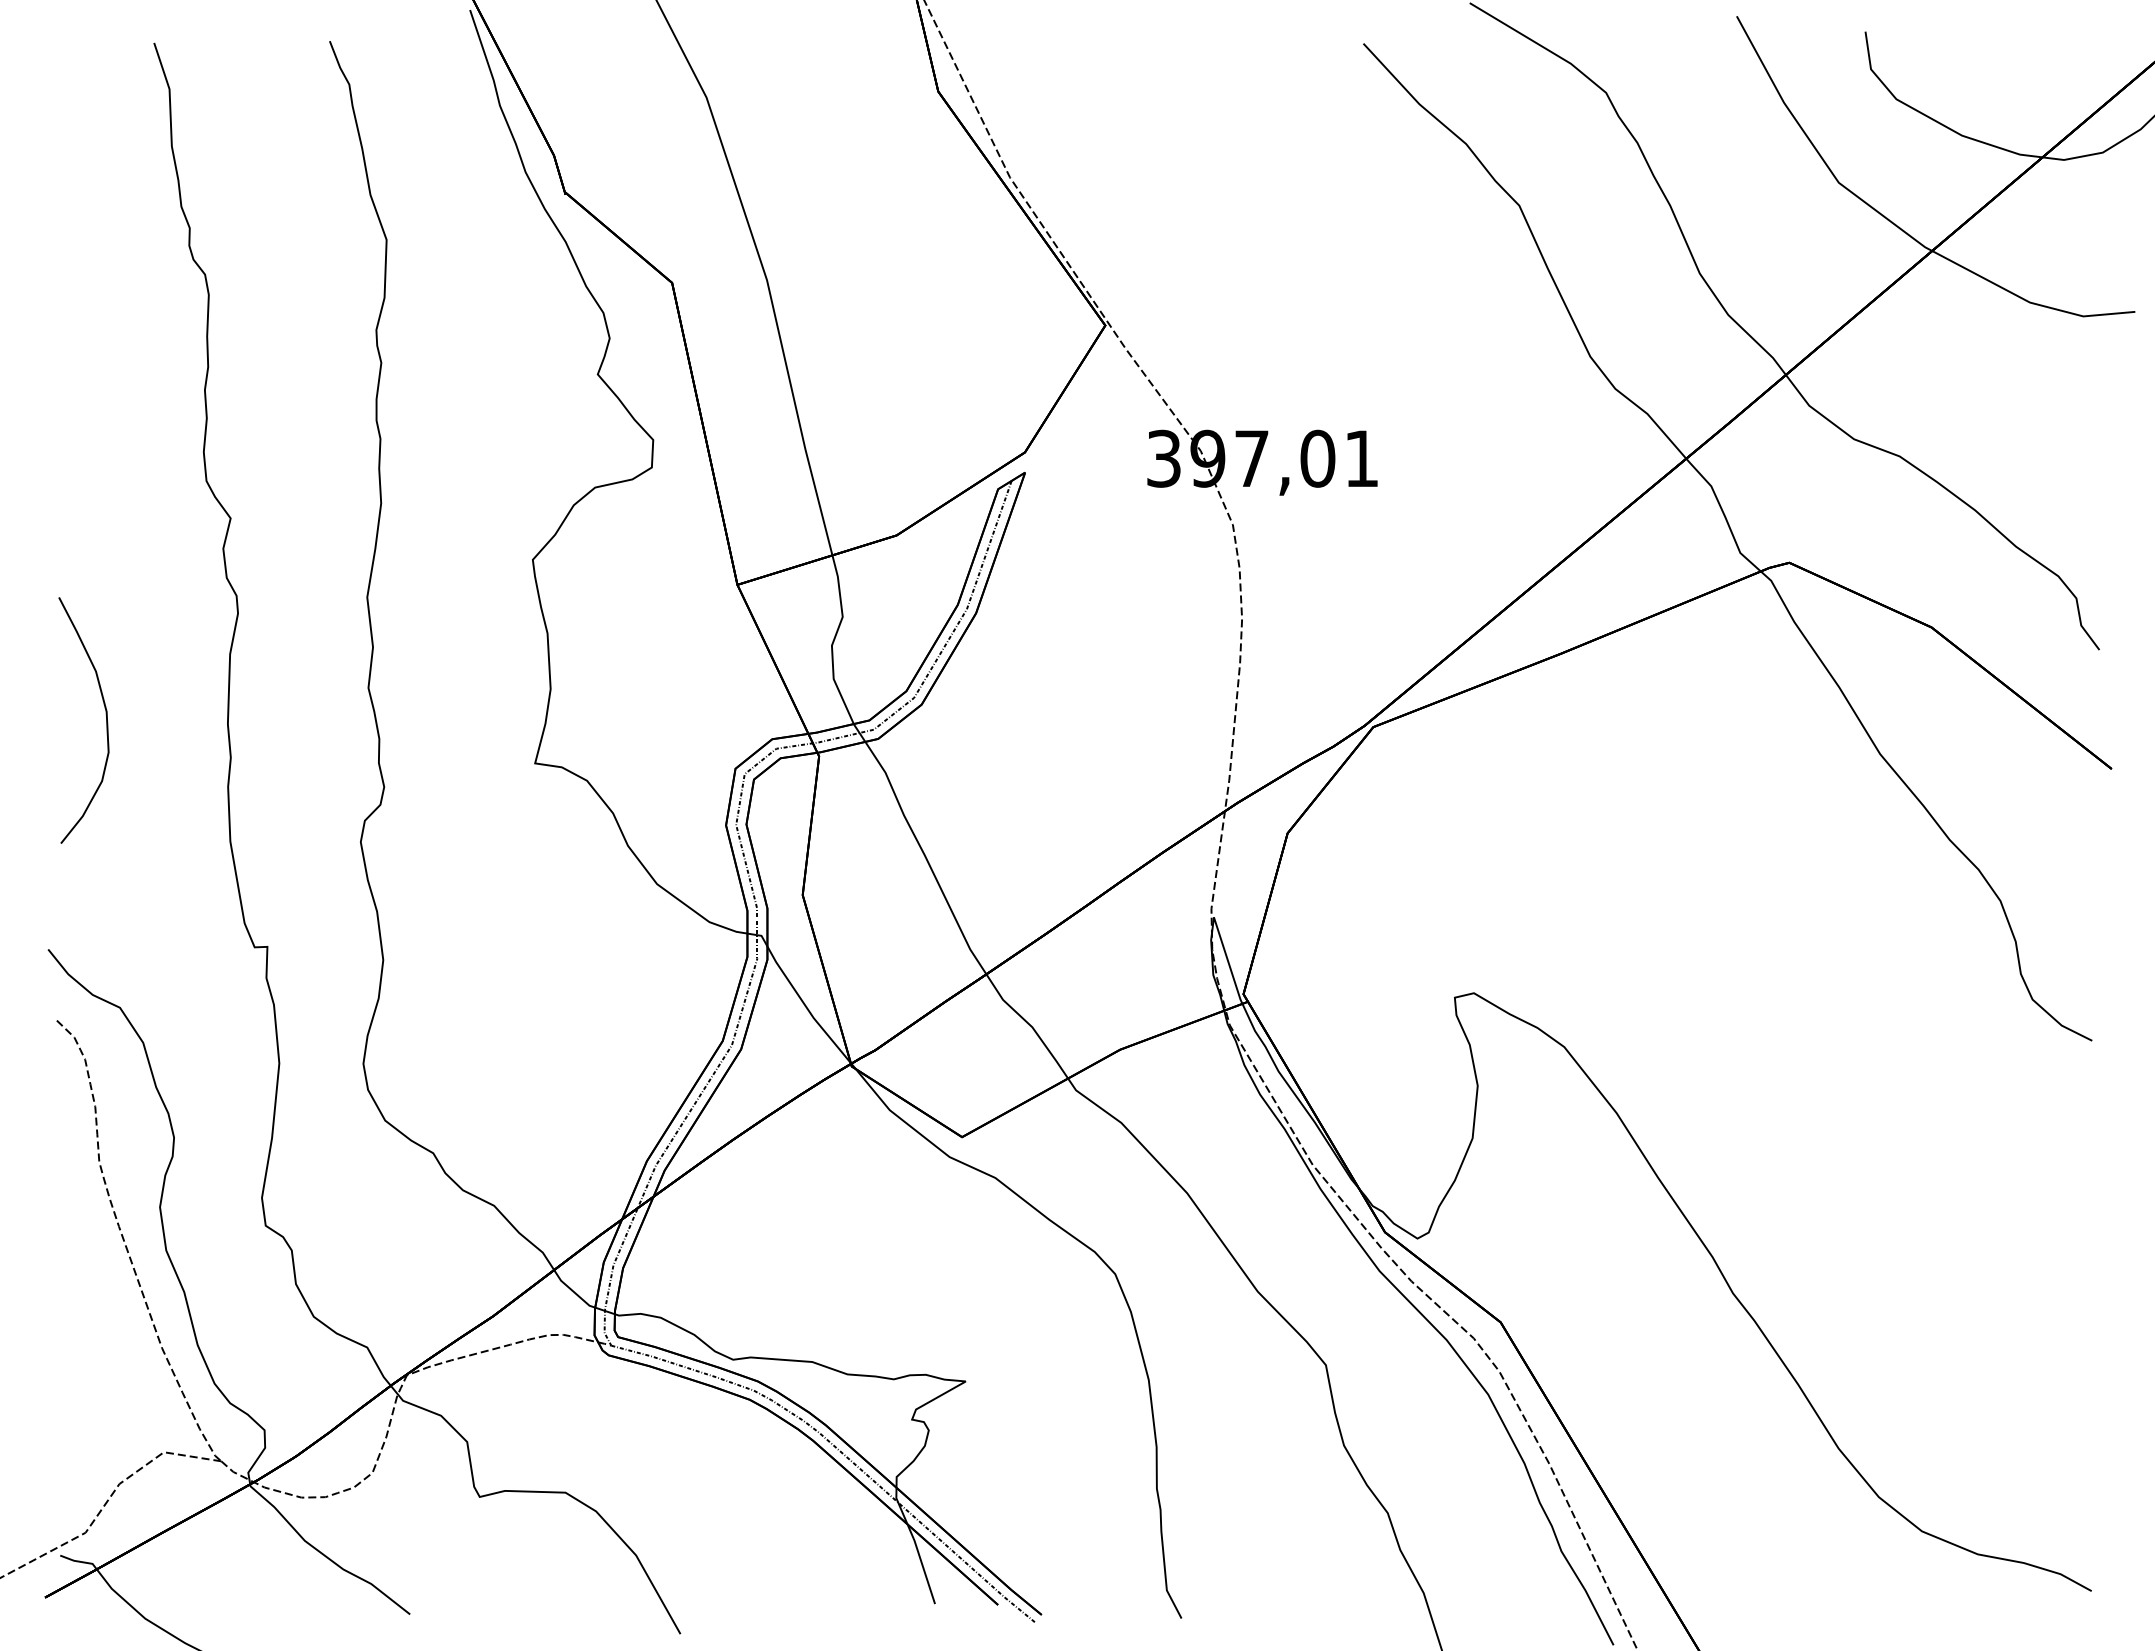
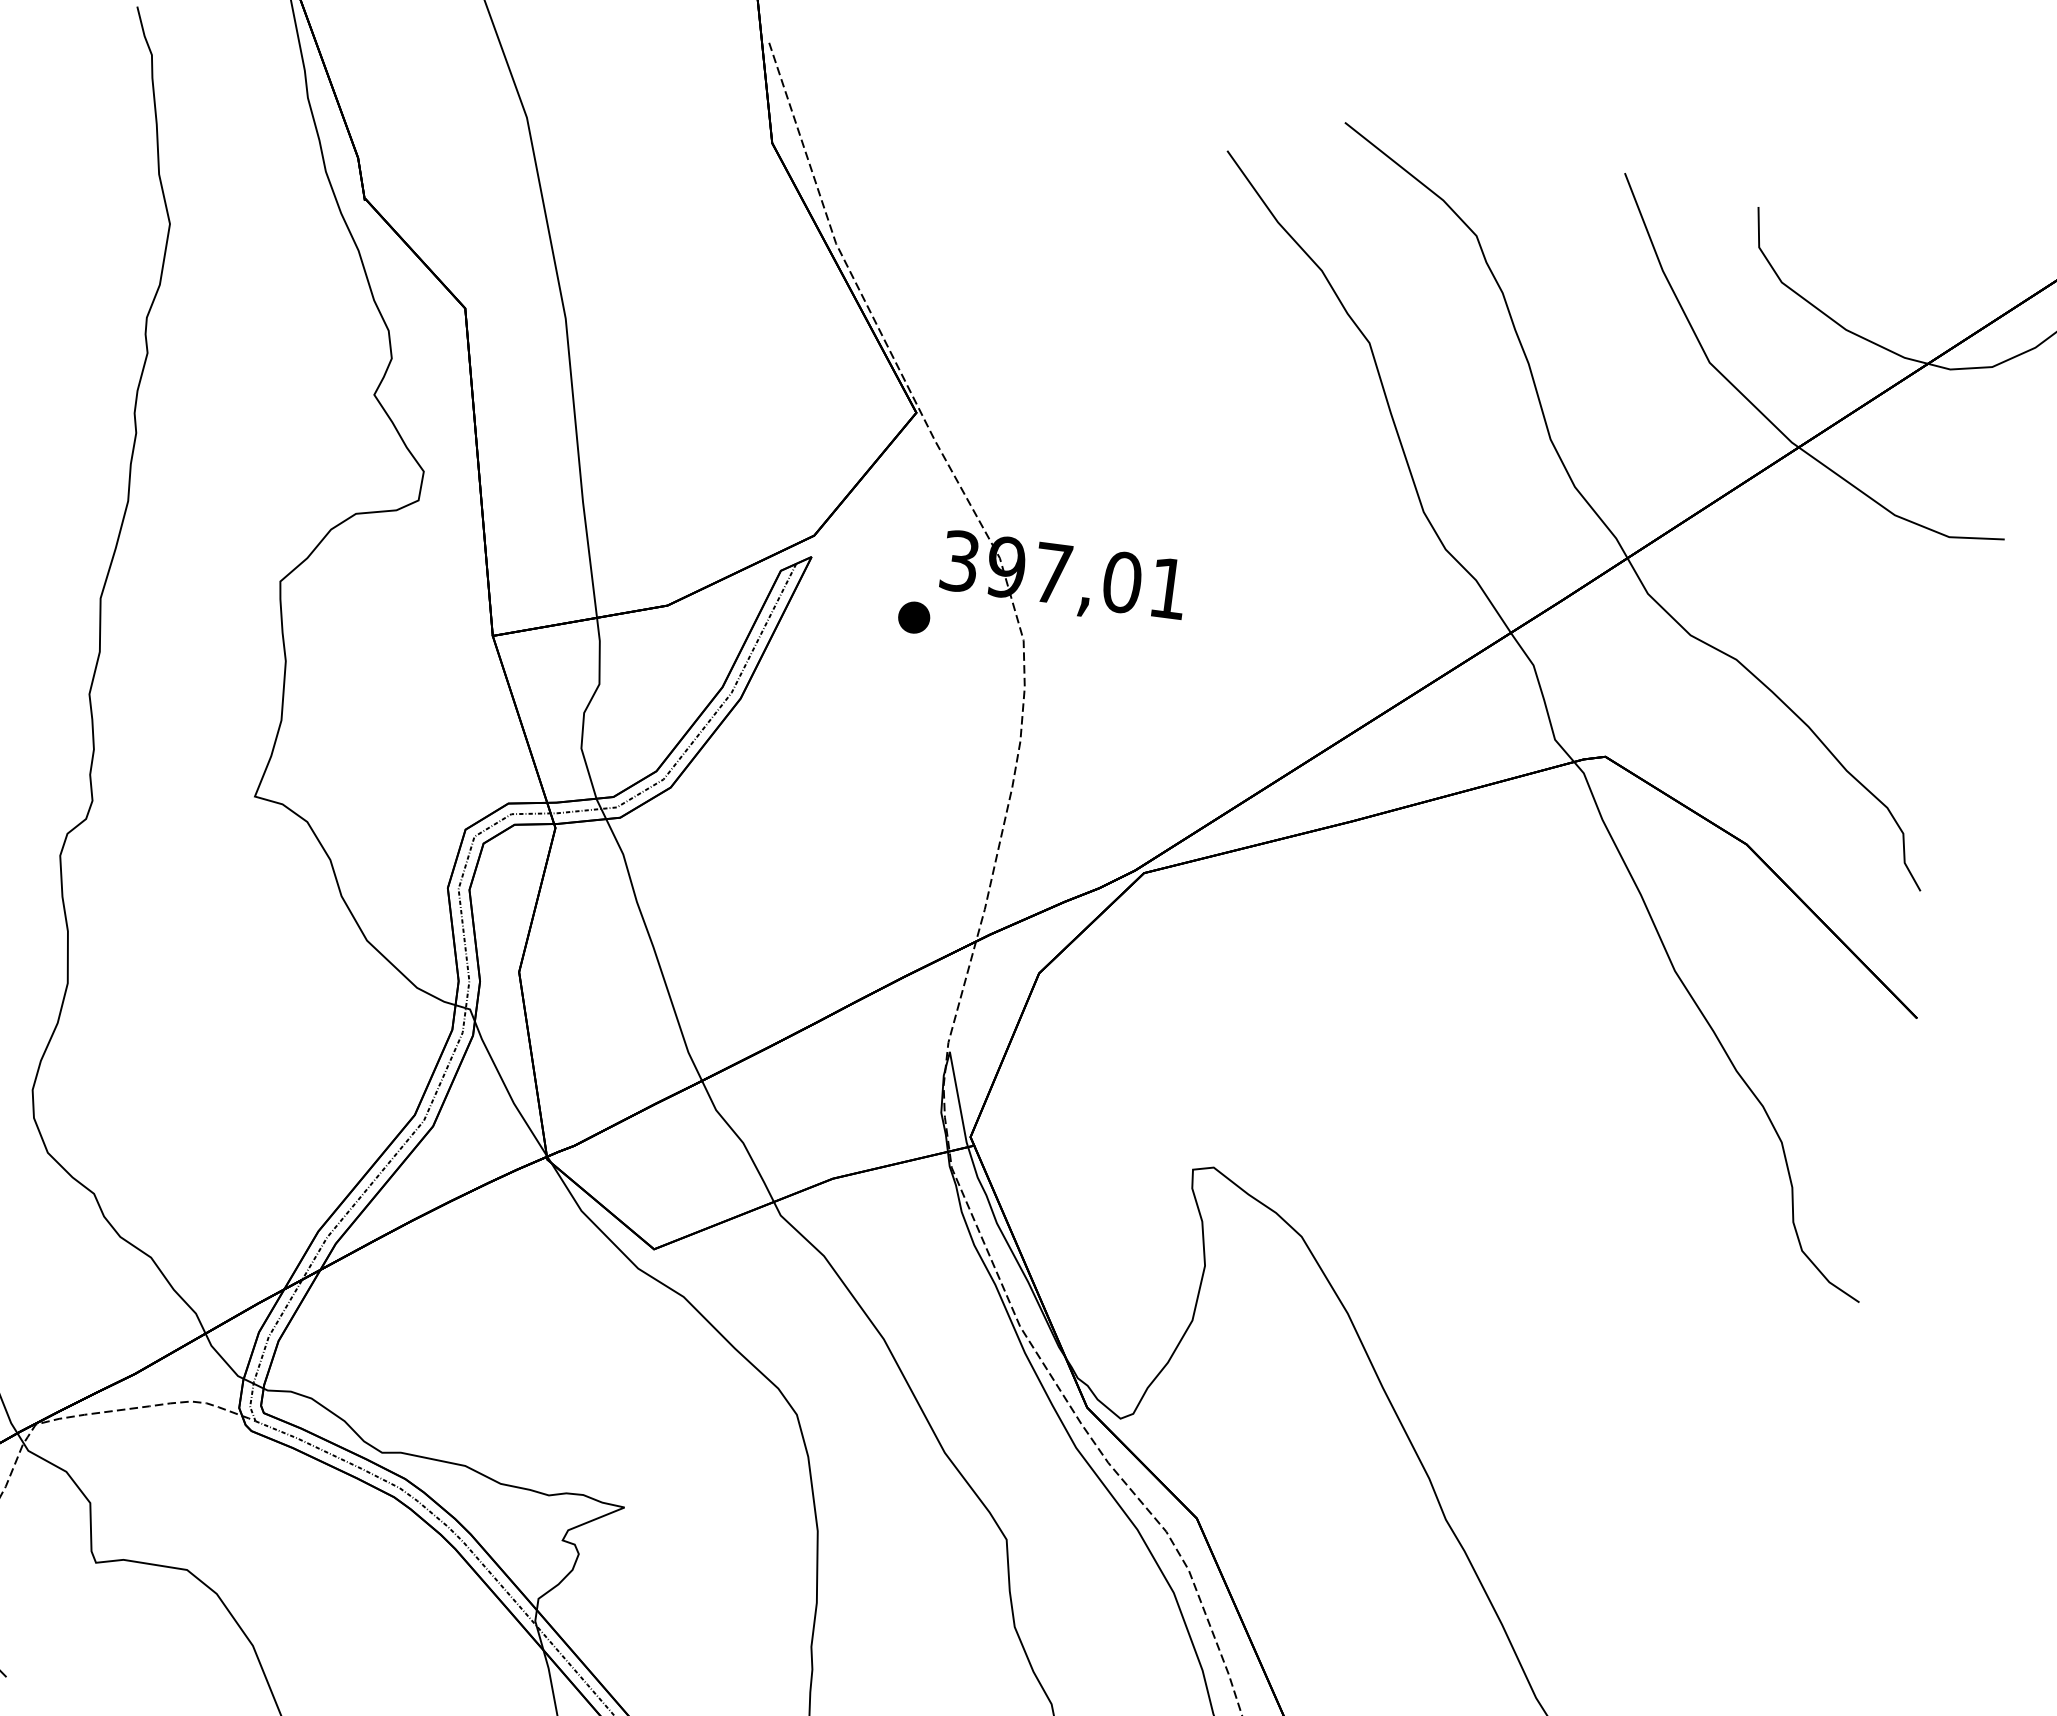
part: (1128, 516) -> (914, 617), added

